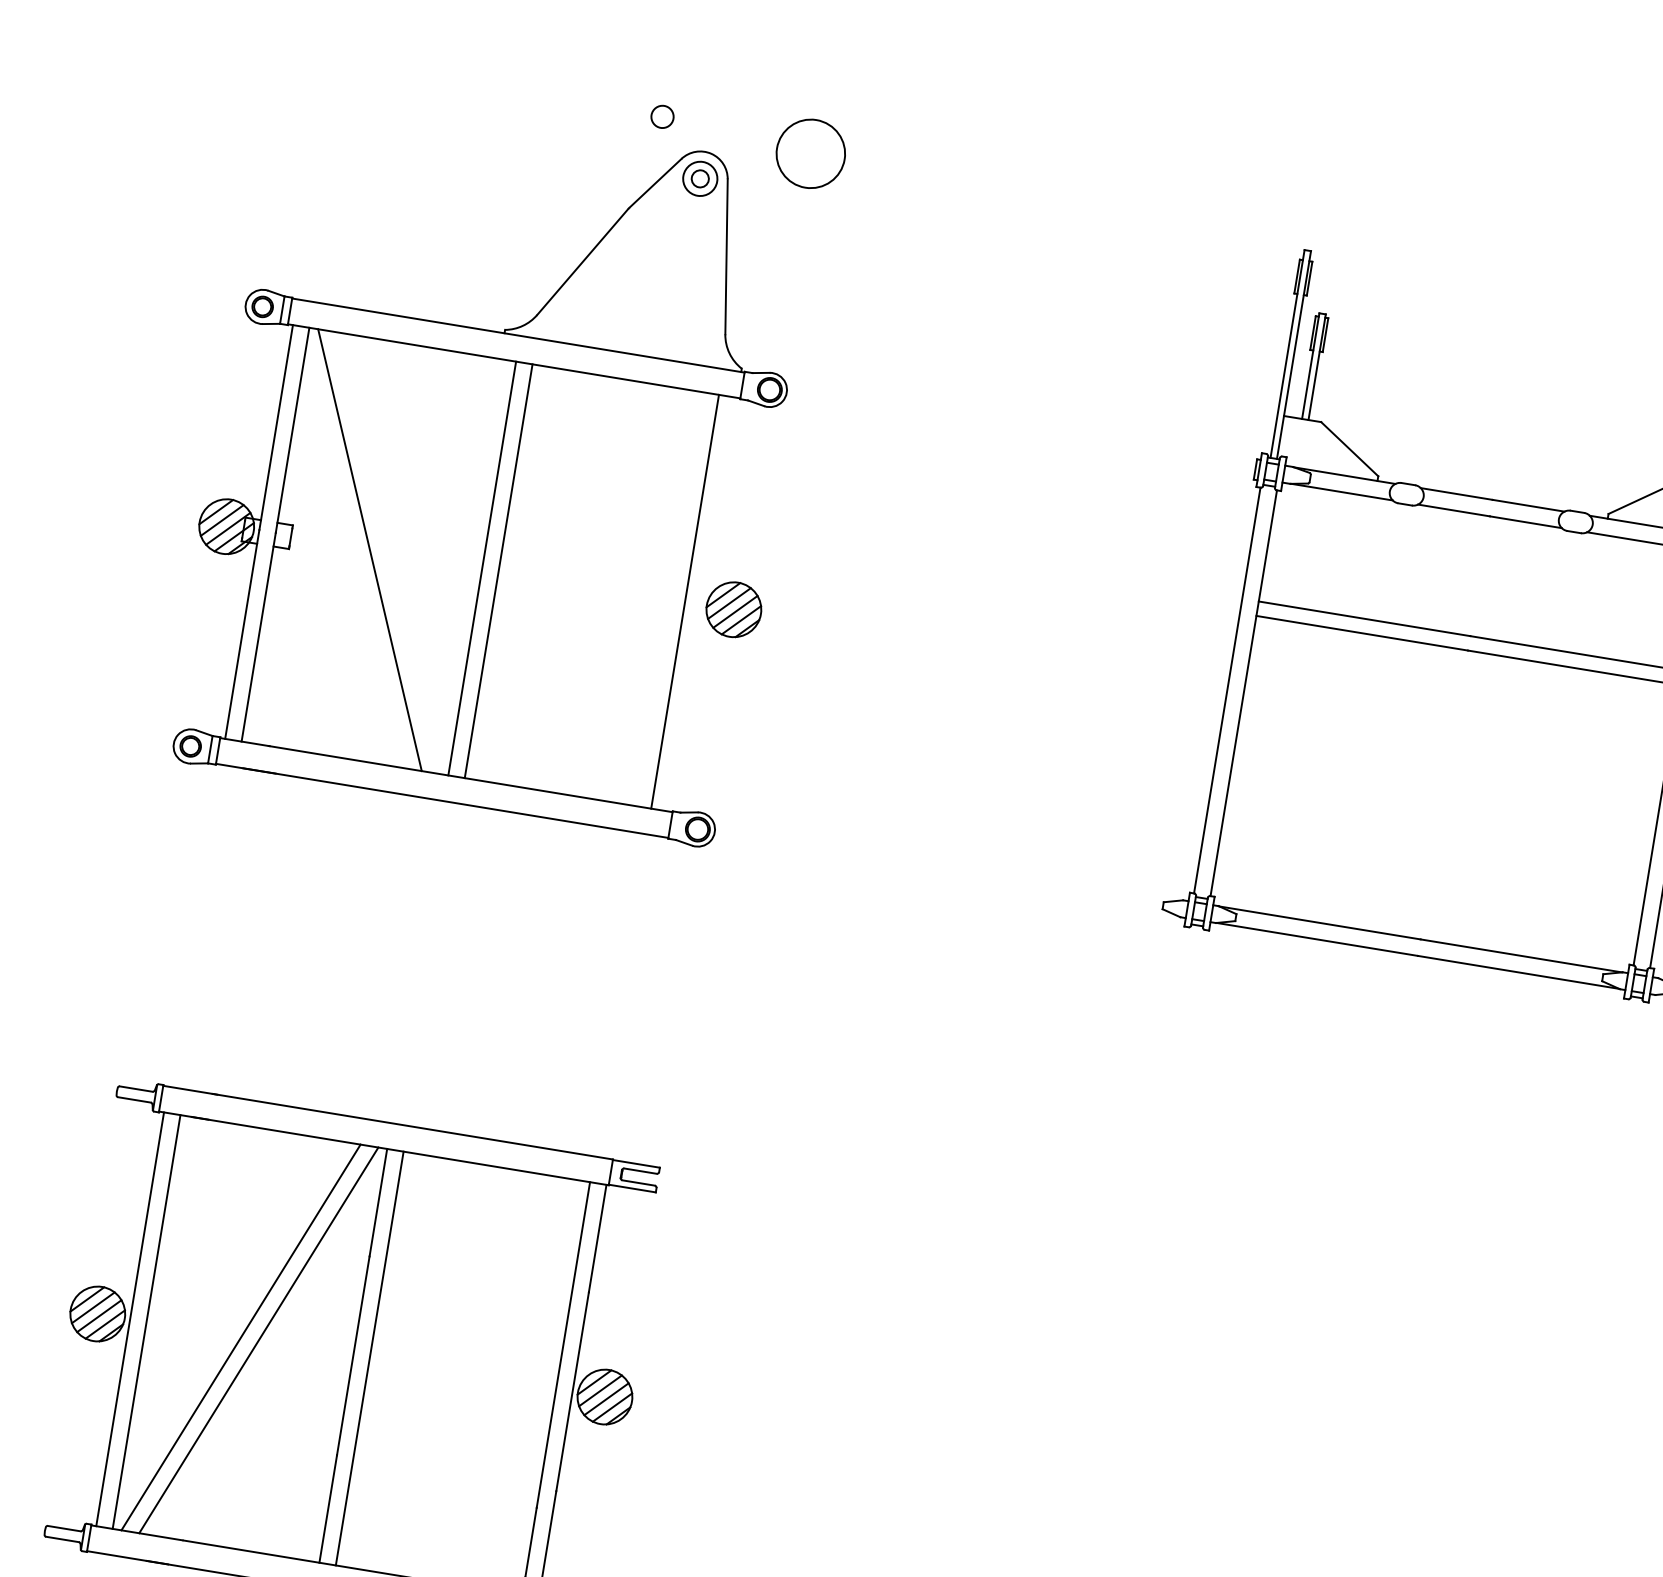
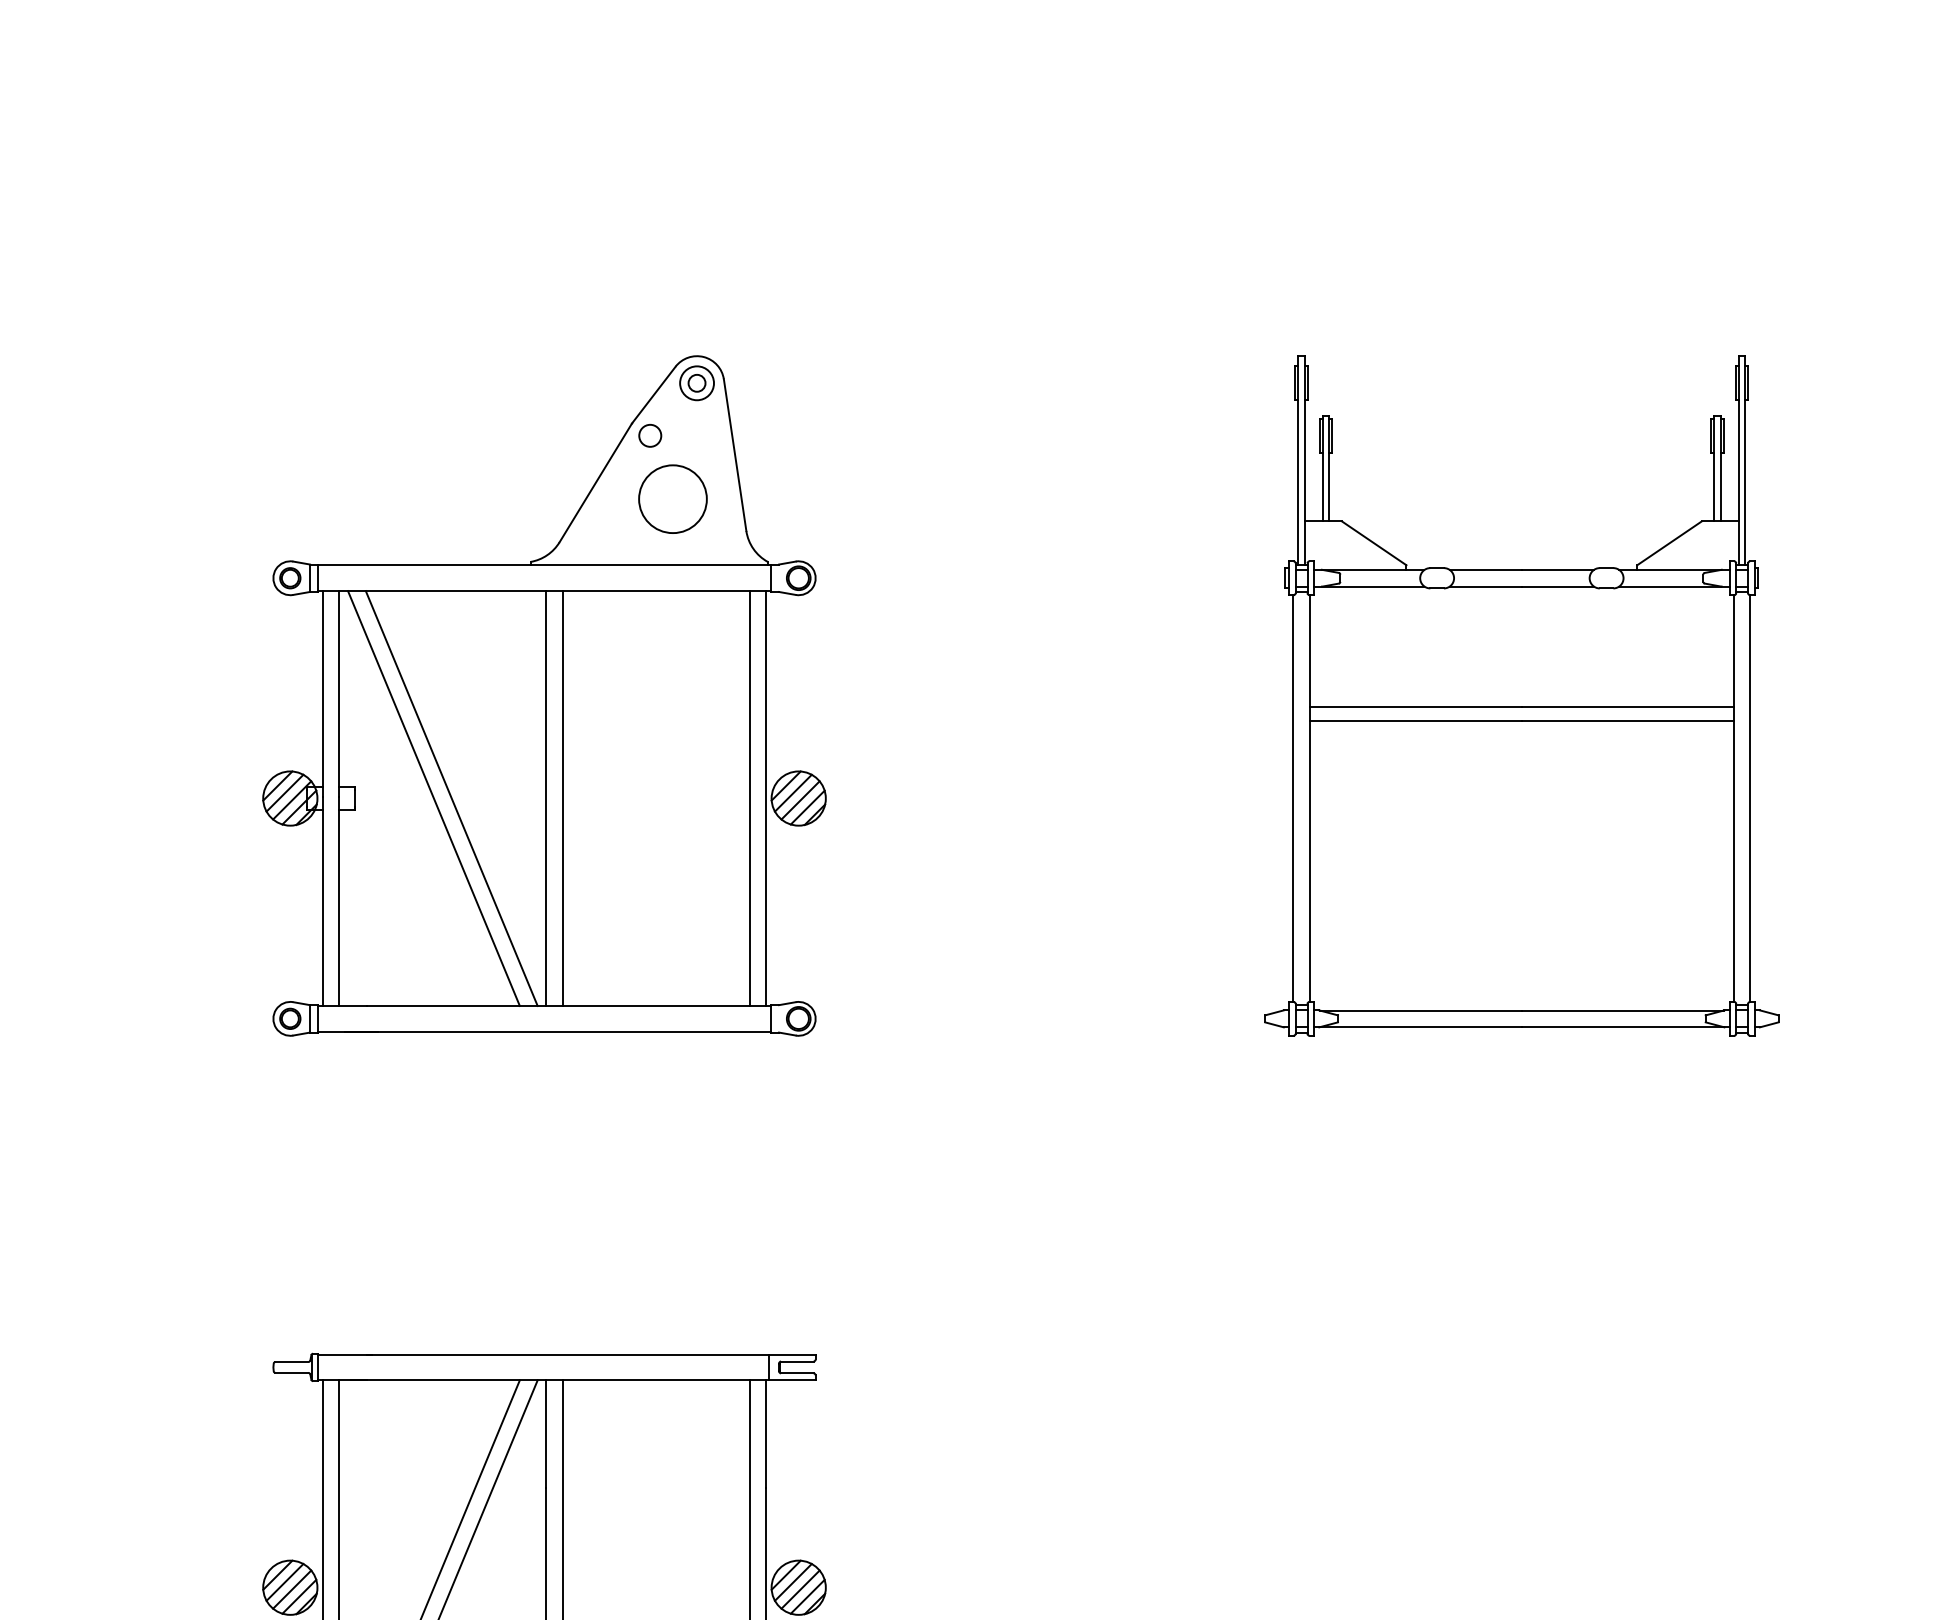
circle: (662, 116) -> (650, 435), moved
circle: (810, 153) -> (672, 498), moved
line: (387, 552) -> (451, 798), added
line: (701, 604) -> (766, 798), added

